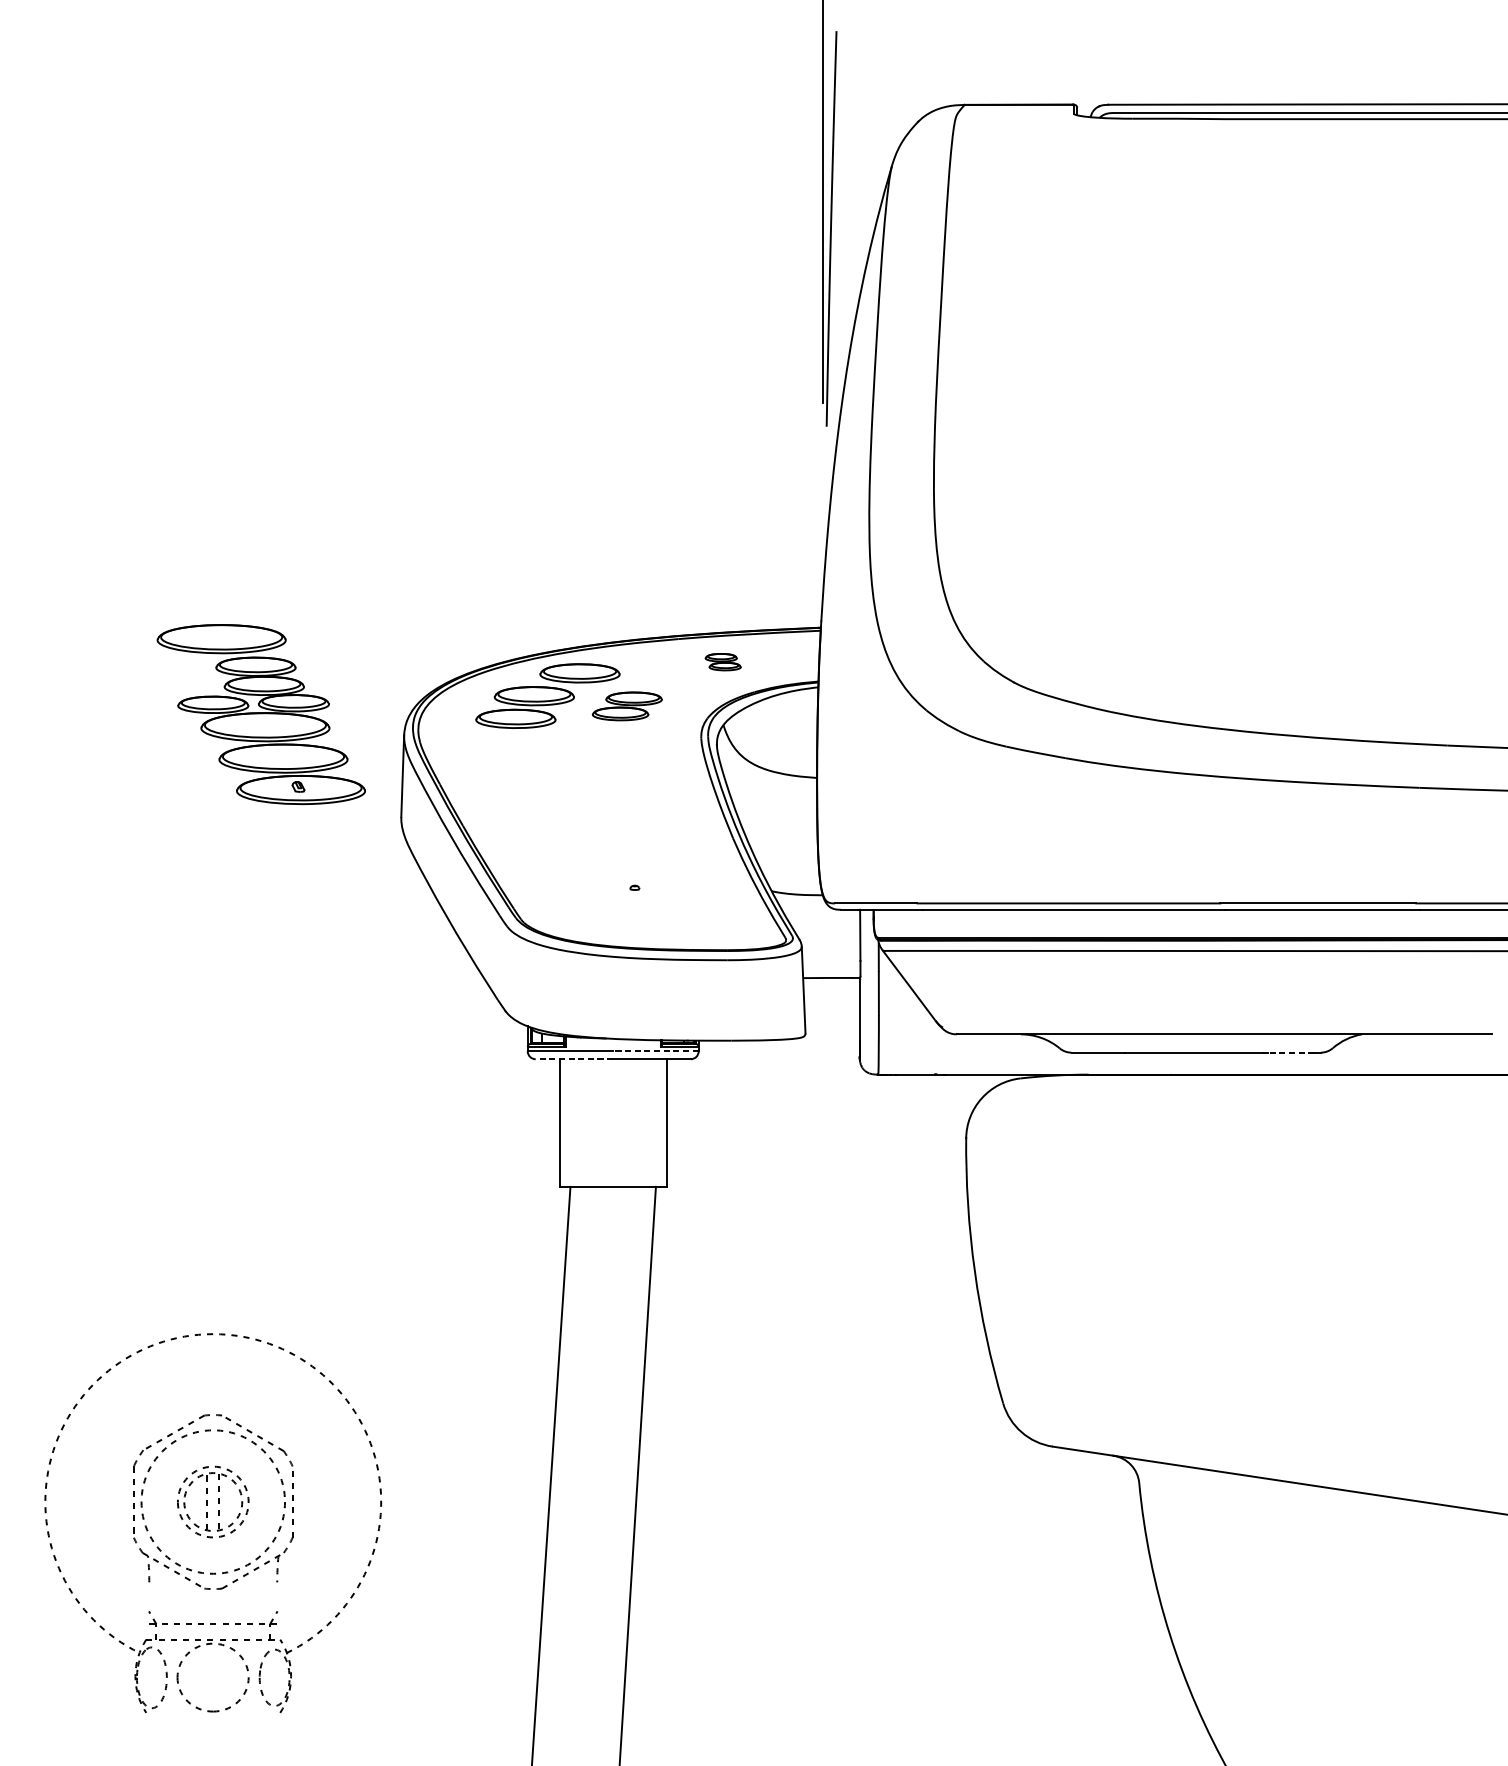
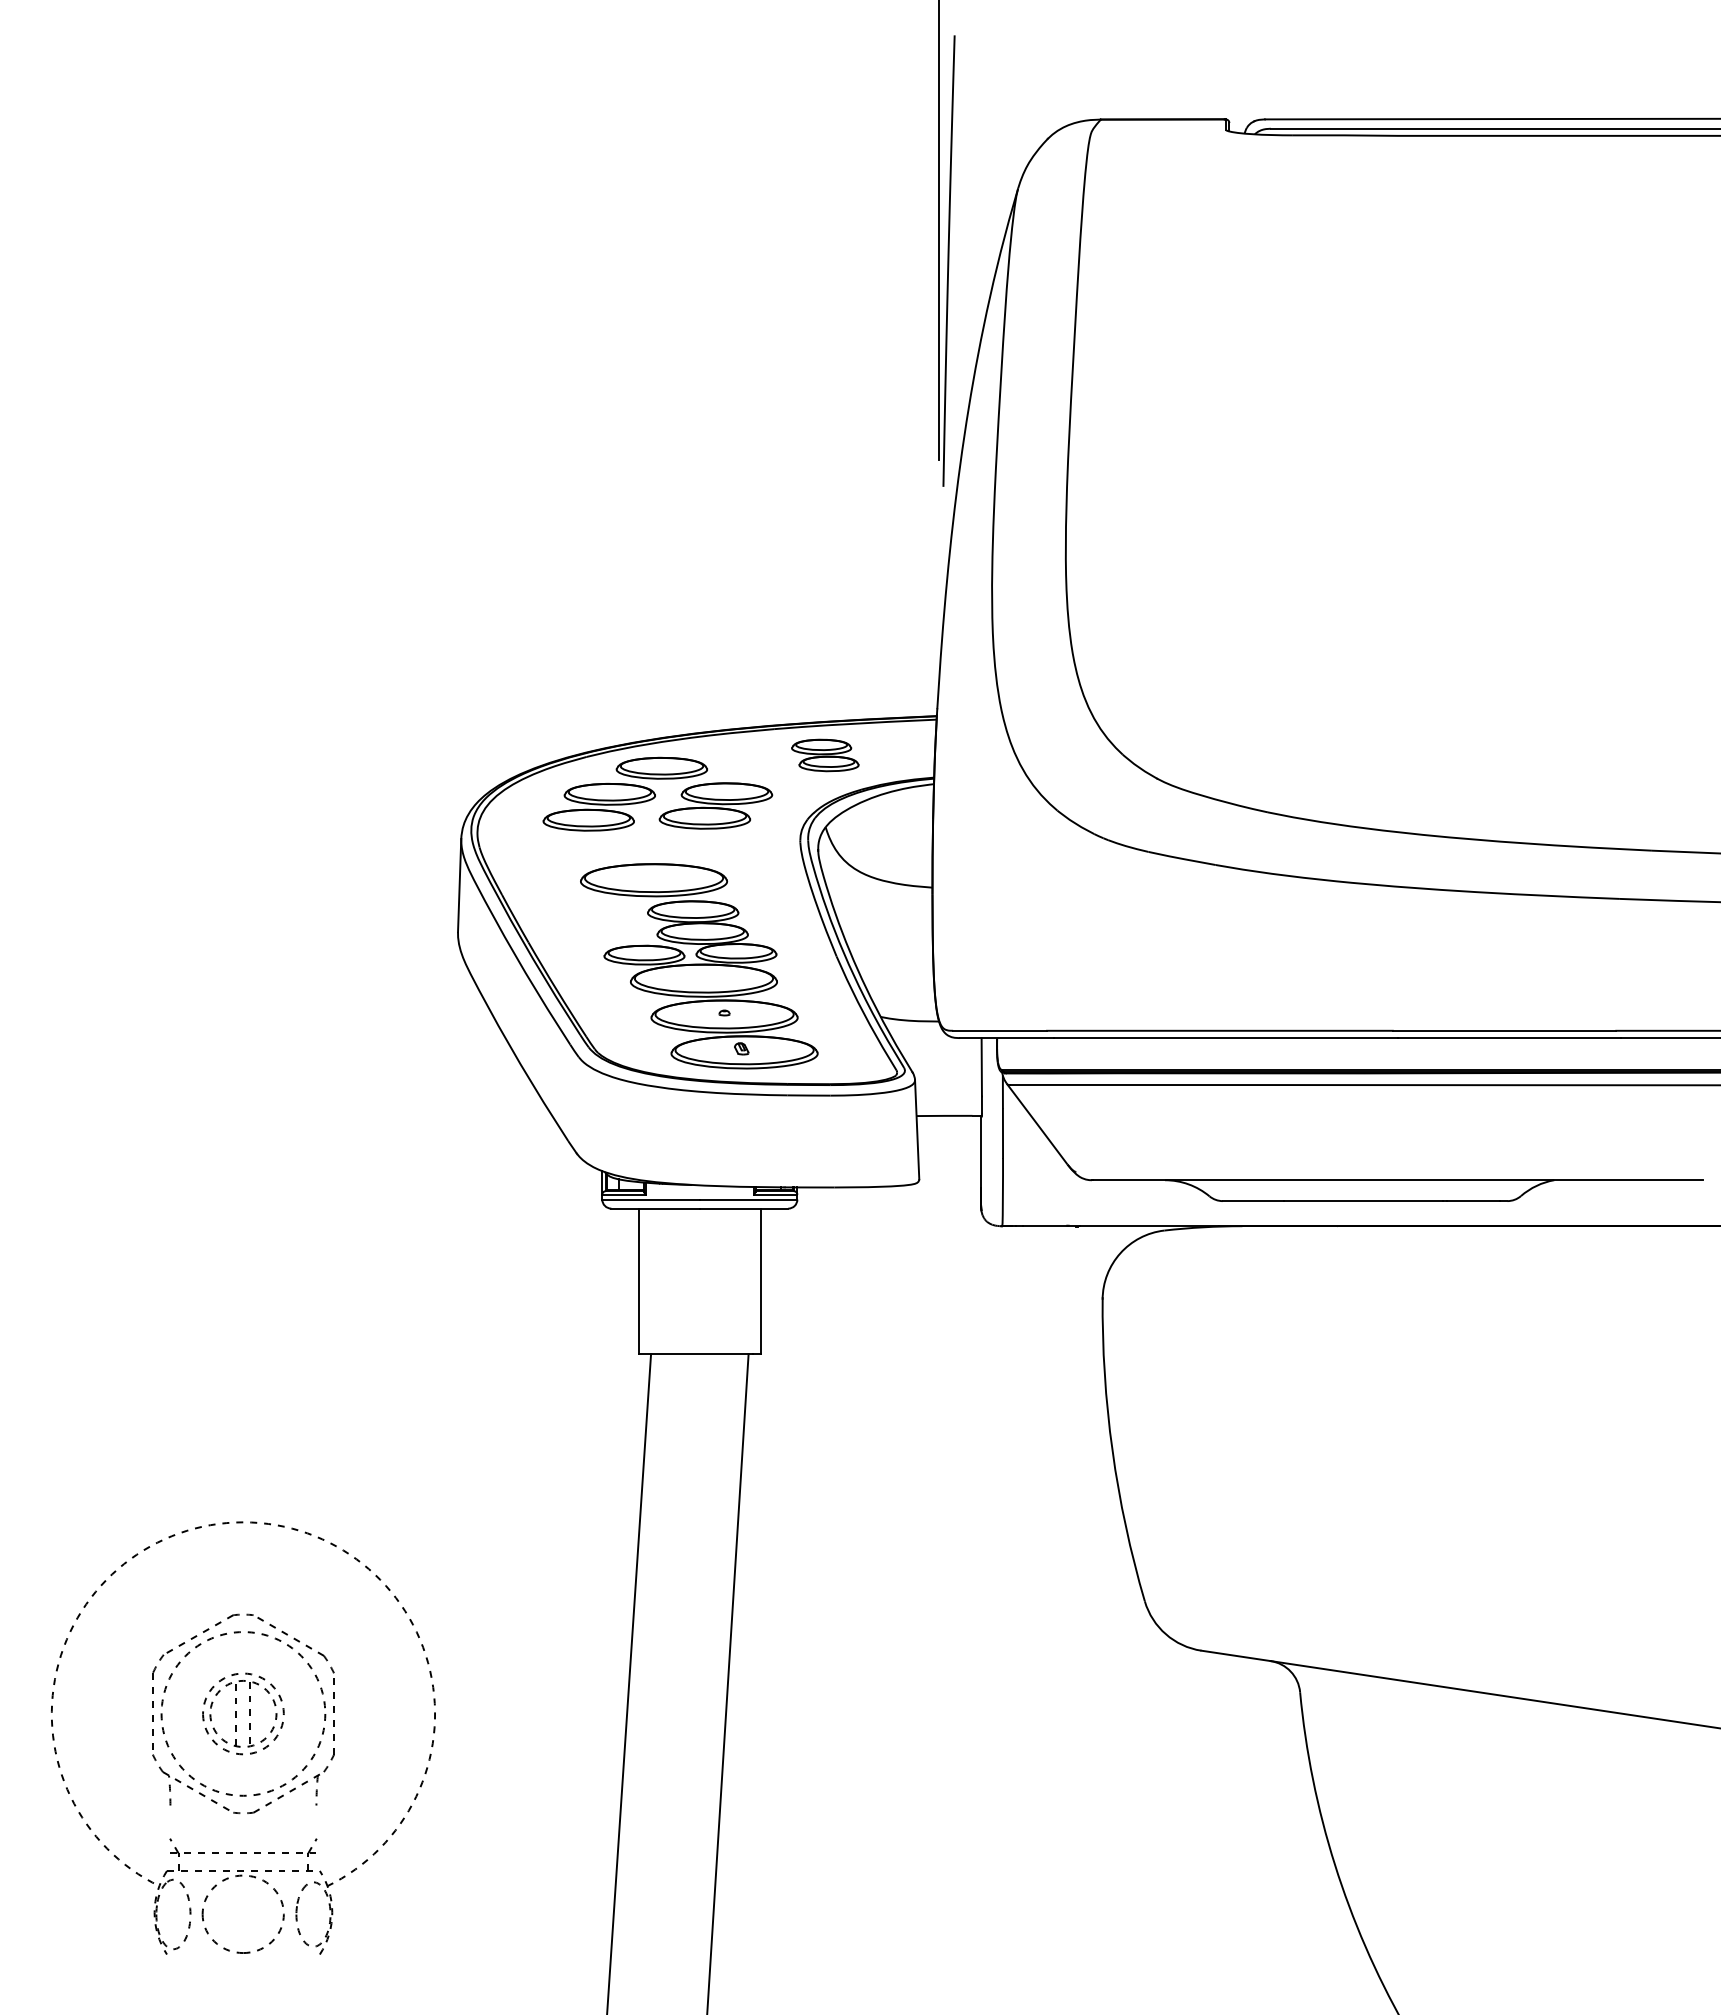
part: (723, 662) -> (825, 755), size x1.67
part: (626, 705) -> (715, 805), size x1.43
part: (261, 714) -> (699, 966), moved
line: (655, 1051) -> (748, 1199), dashed -> solid
line: (1291, 1053) -> (1473, 1201), dashed -> solid
line: (574, 1059) -> (655, 1208), dashed -> solid

